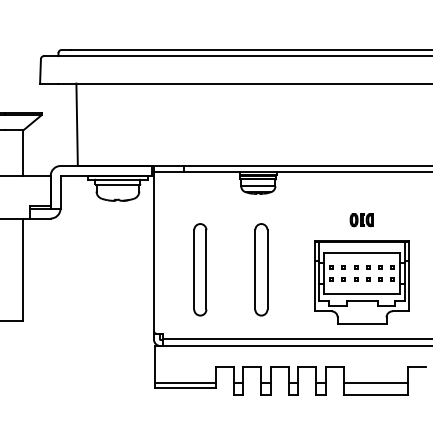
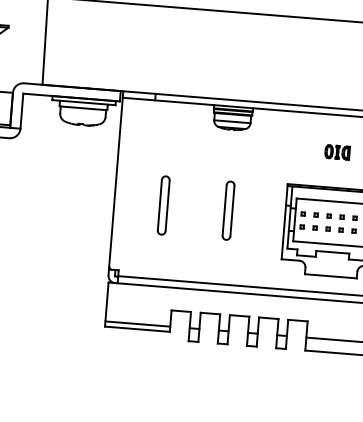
part: (361, 220) -> (336, 152), moved
part: (200, 269) -> (163, 205), size x0.6
part: (261, 269) -> (228, 210), size x0.6

